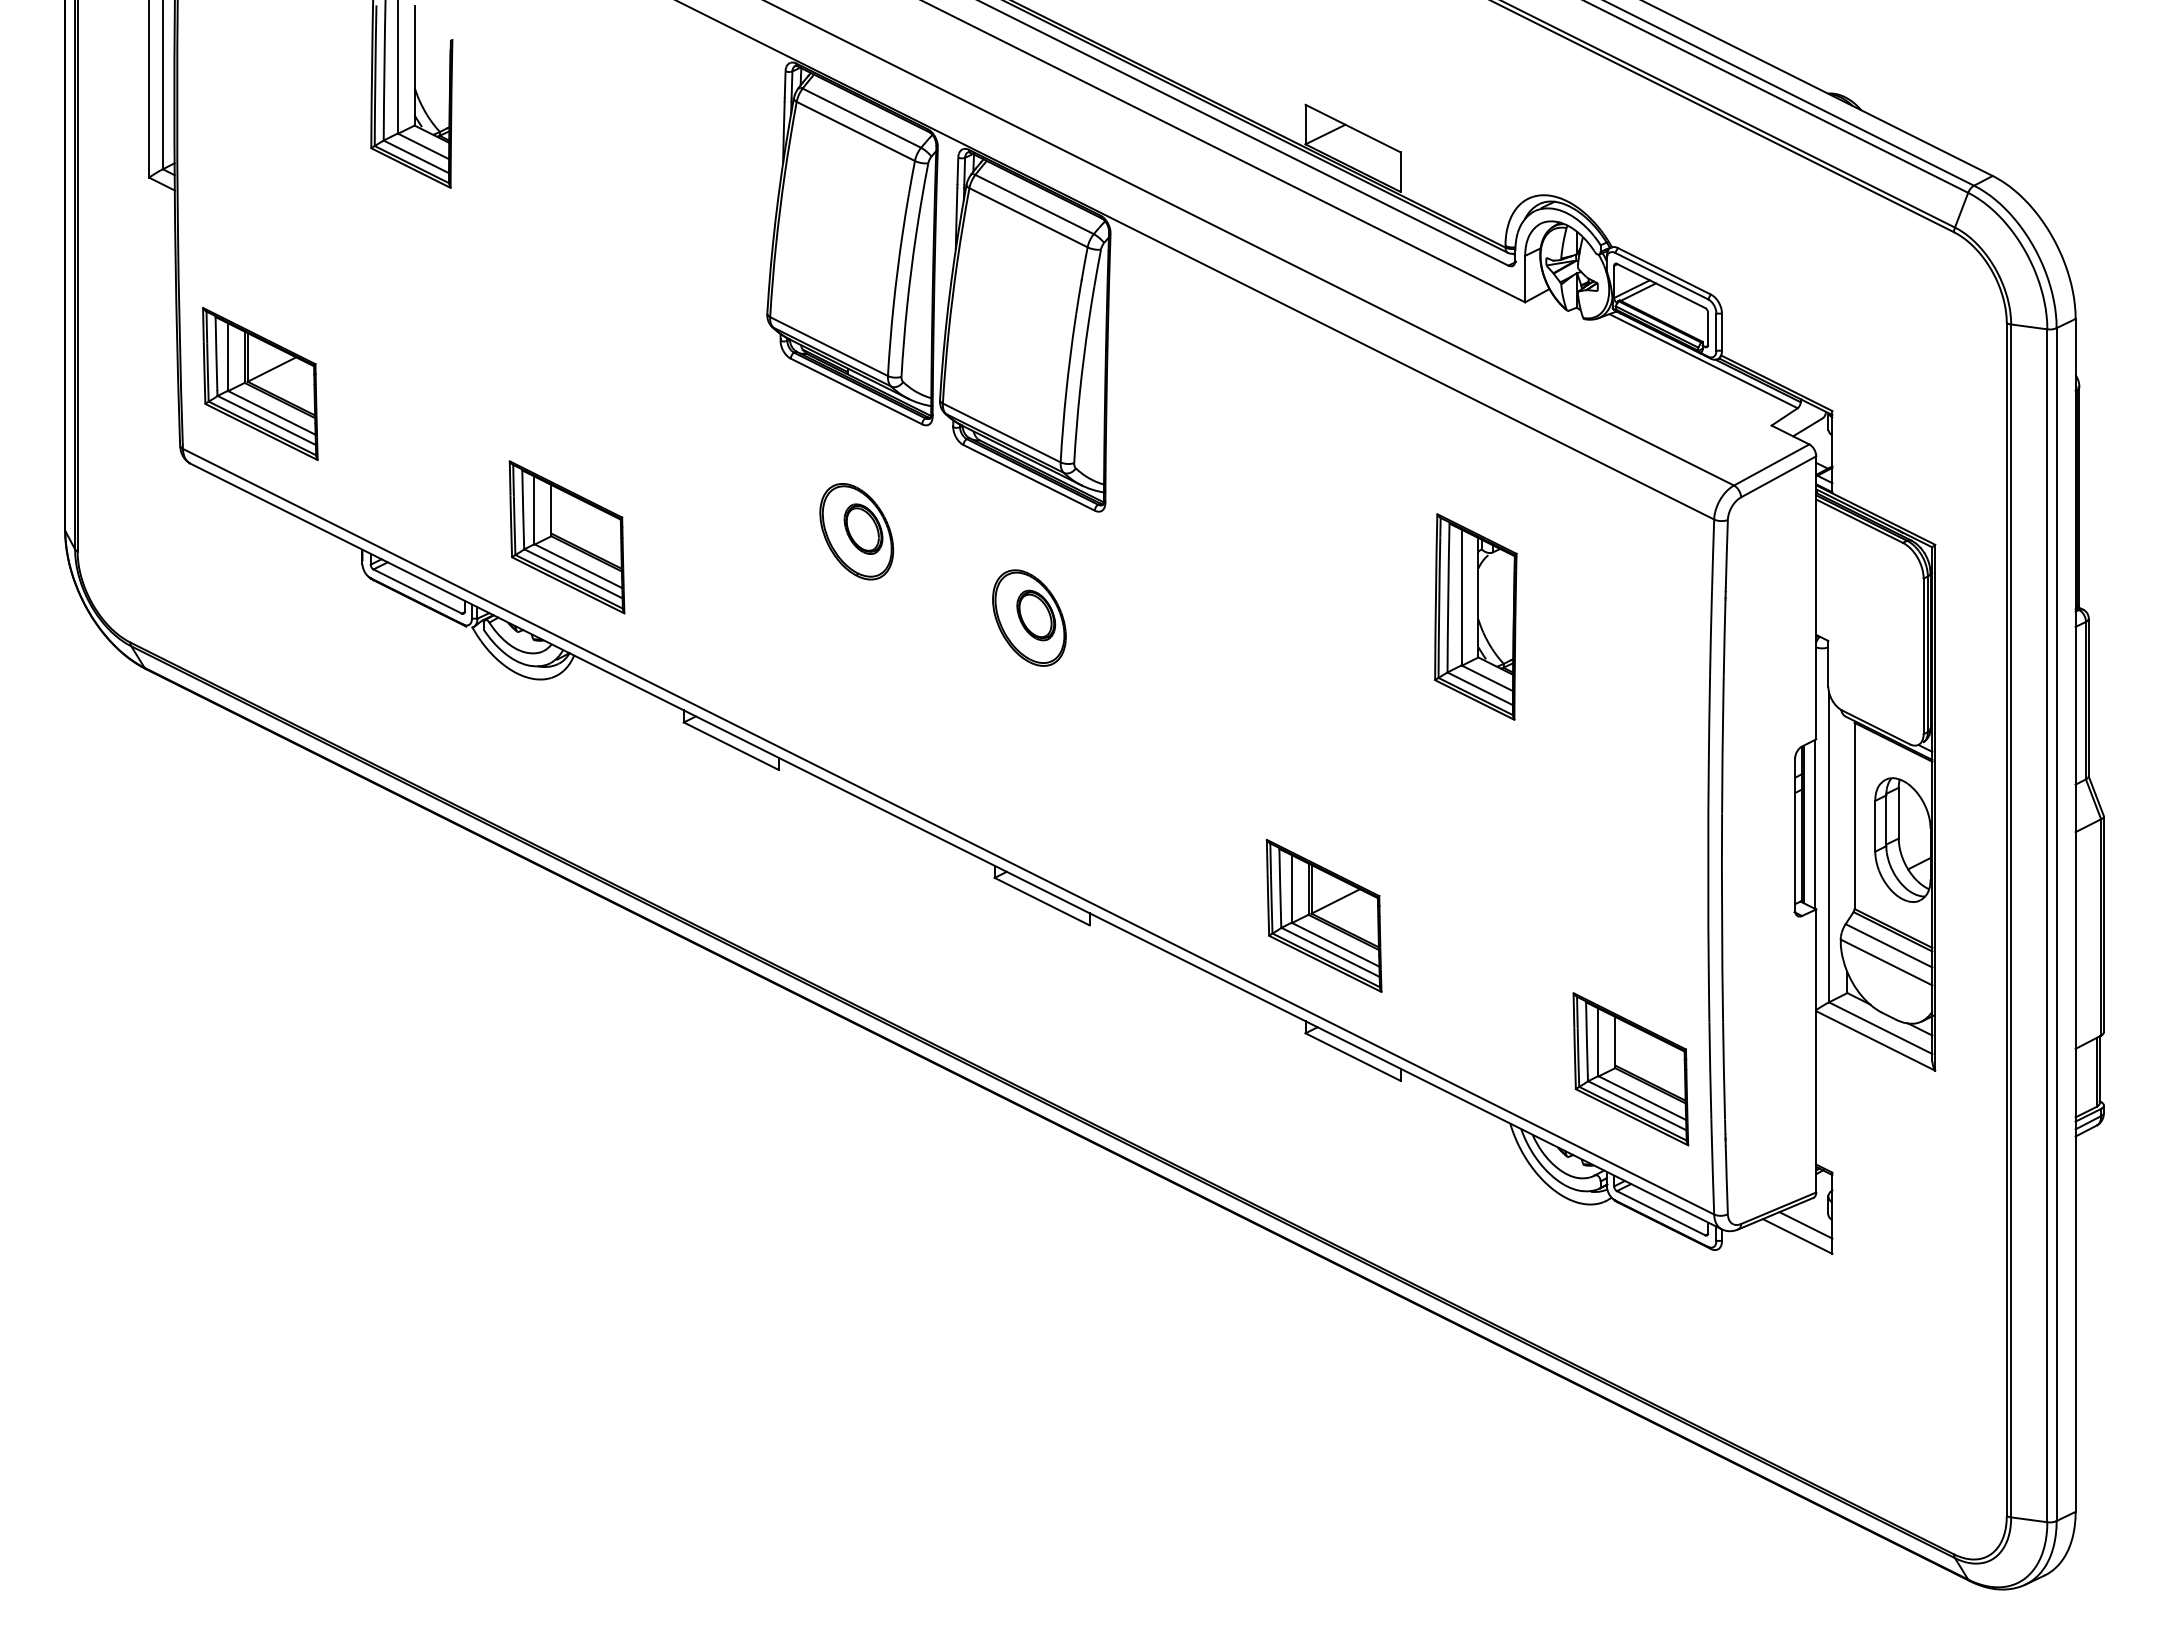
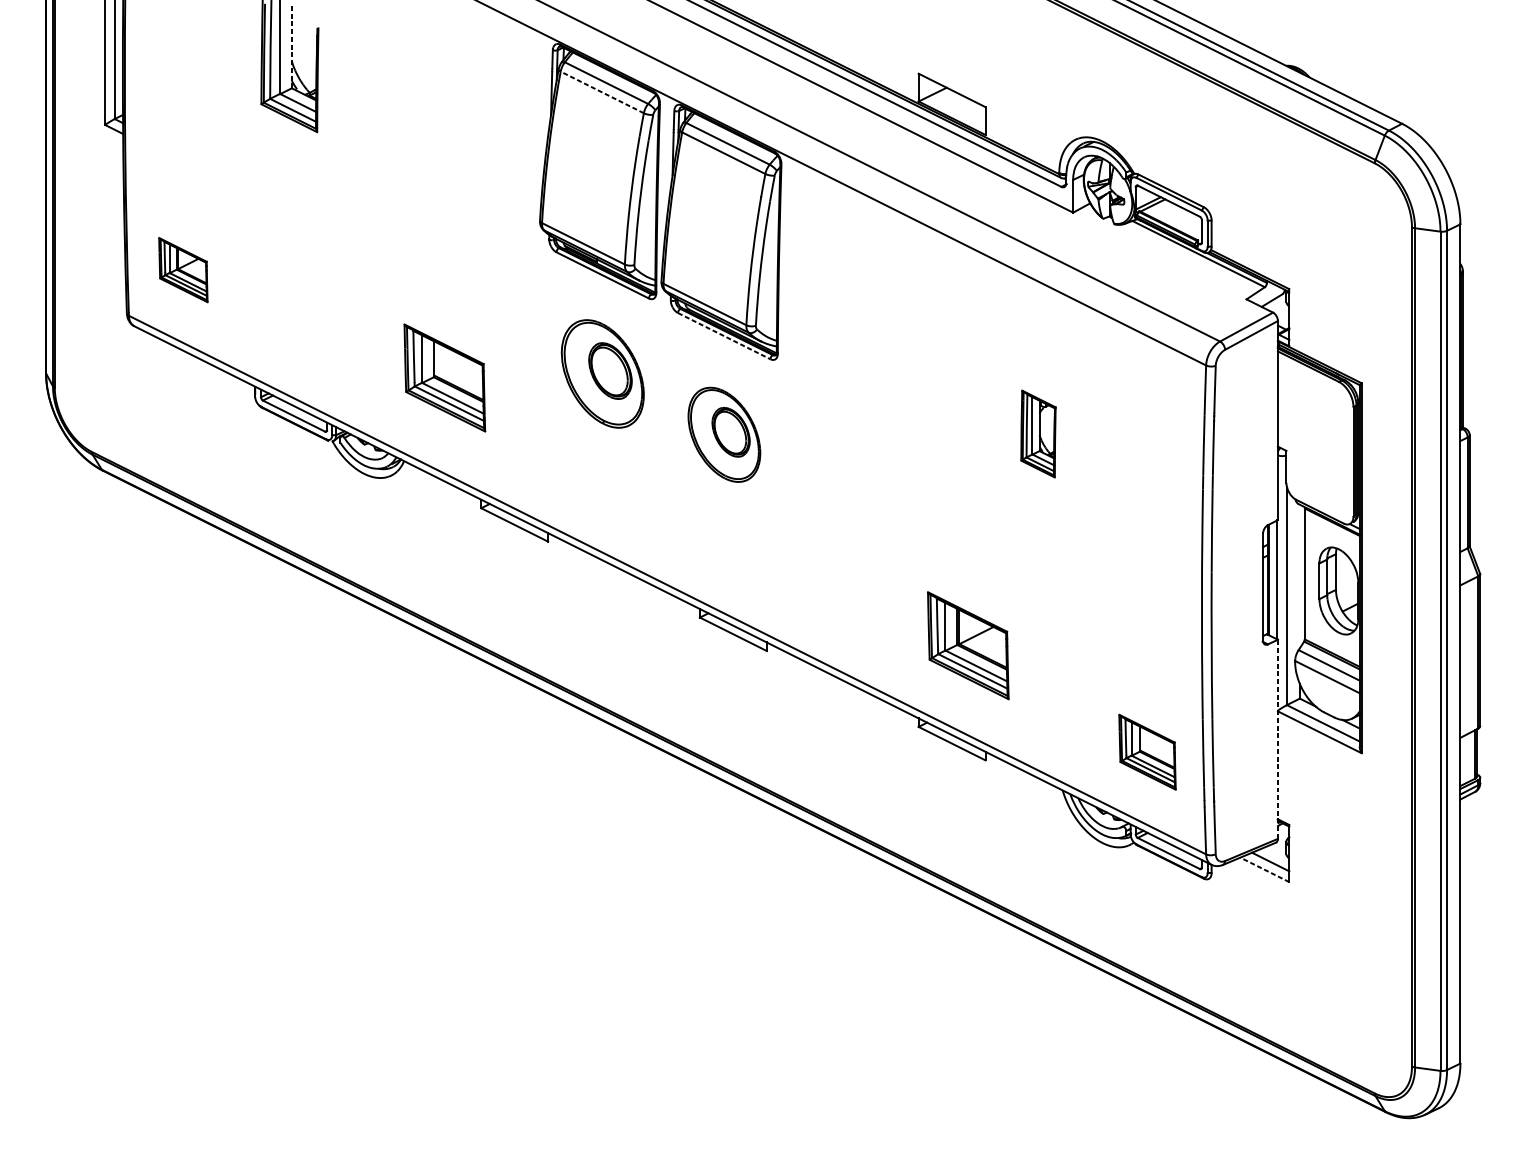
line: (414, 65) -> (291, 46), solid -> dashed
line: (855, 131) -> (602, 92), solid -> dashed
part: (260, 383) -> (183, 269), size x0.6
line: (1029, 478) -> (724, 336), solid -> dashed
part: (856, 531) -> (602, 373), size x1.6
part: (566, 537) -> (444, 378), moved
part: (1475, 616) -> (1038, 433), size x0.6
part: (1029, 617) -> (724, 434), size x1.4
part: (1323, 915) -> (967, 645), moved
line: (1816, 1050) -> (1278, 739), solid -> dashed
part: (1630, 1069) -> (1147, 752), size x0.7
line: (1797, 1236) -> (1264, 869), solid -> dashed

